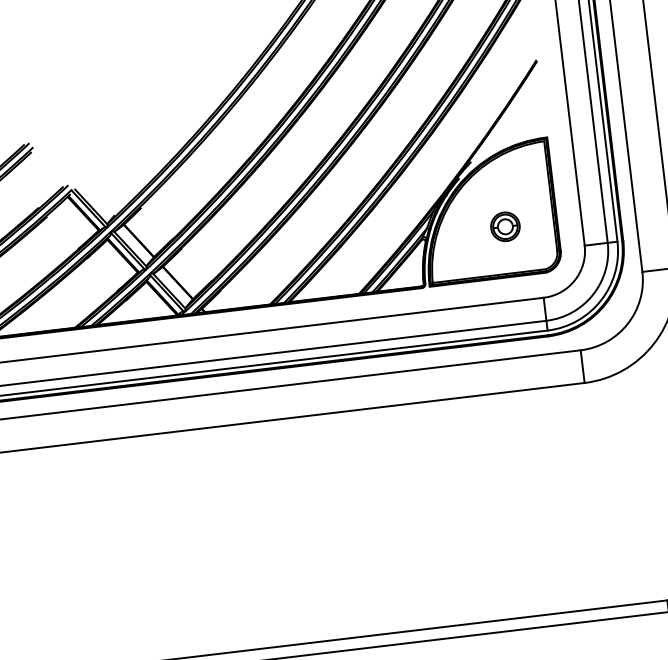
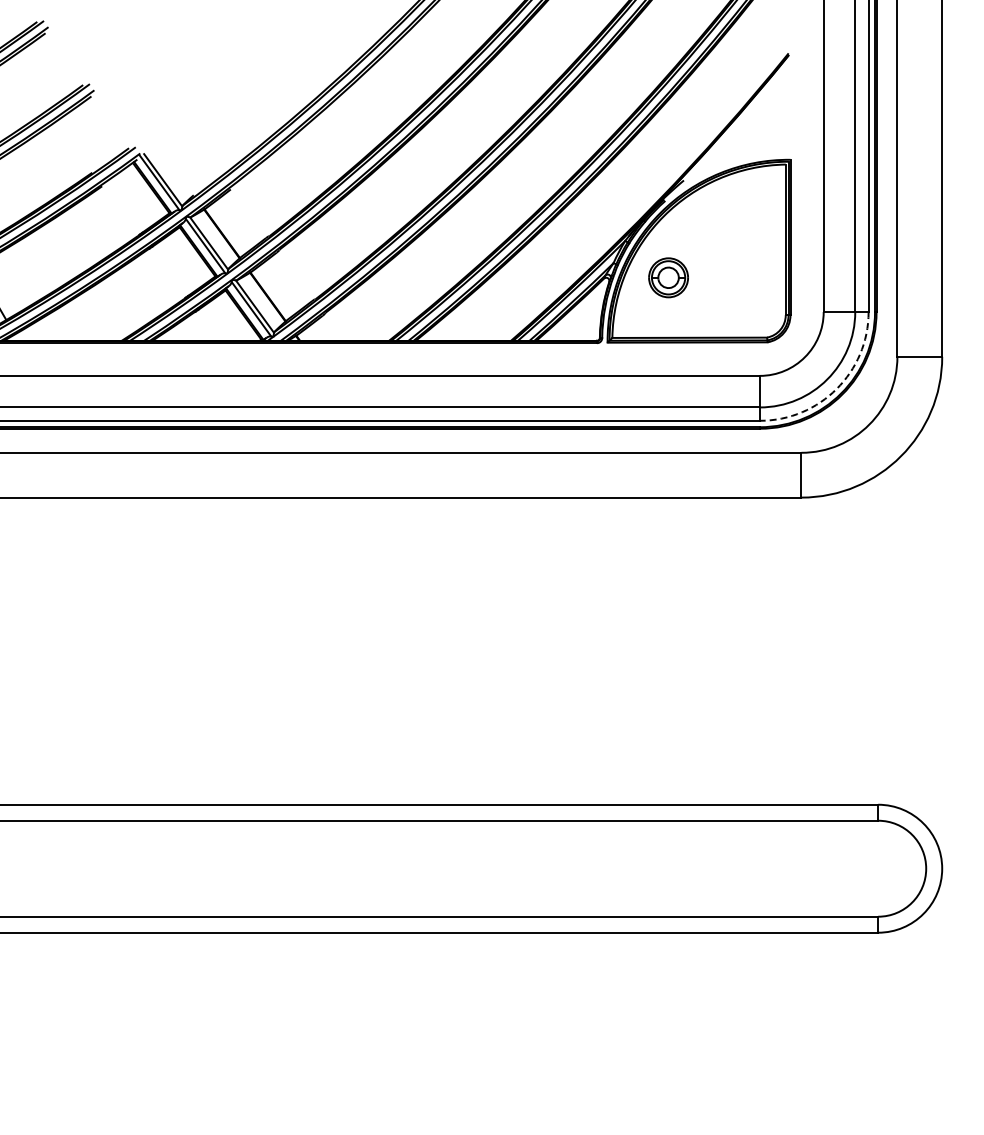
part: (505, 226) -> (668, 277), moved
arc: (600, 300) -> (836, 388), solid -> dashed

